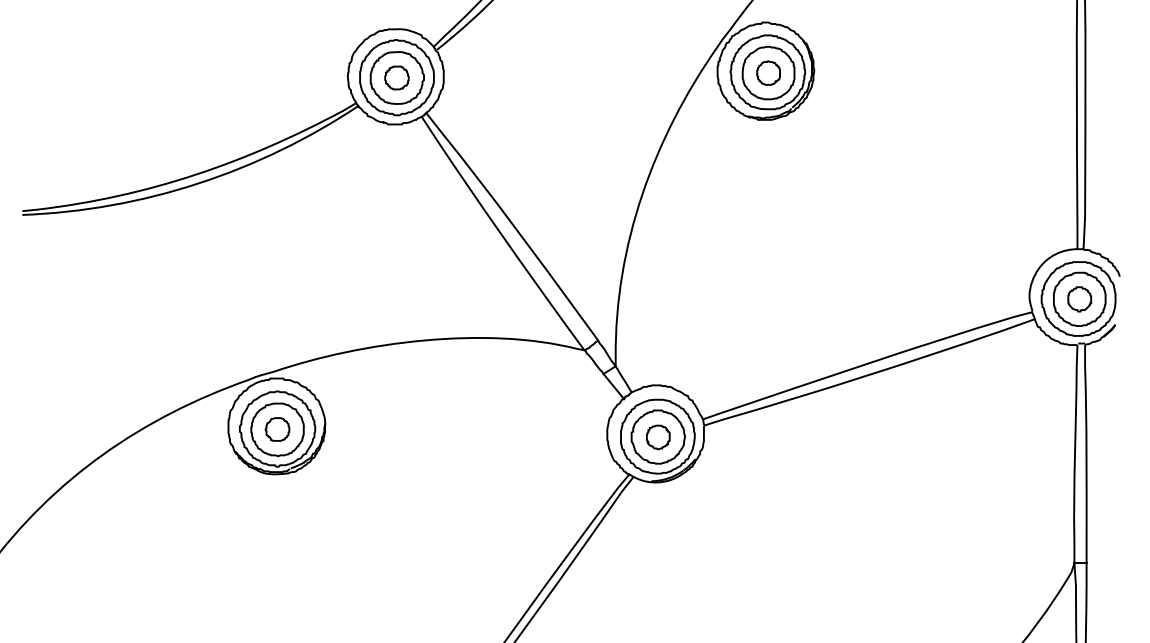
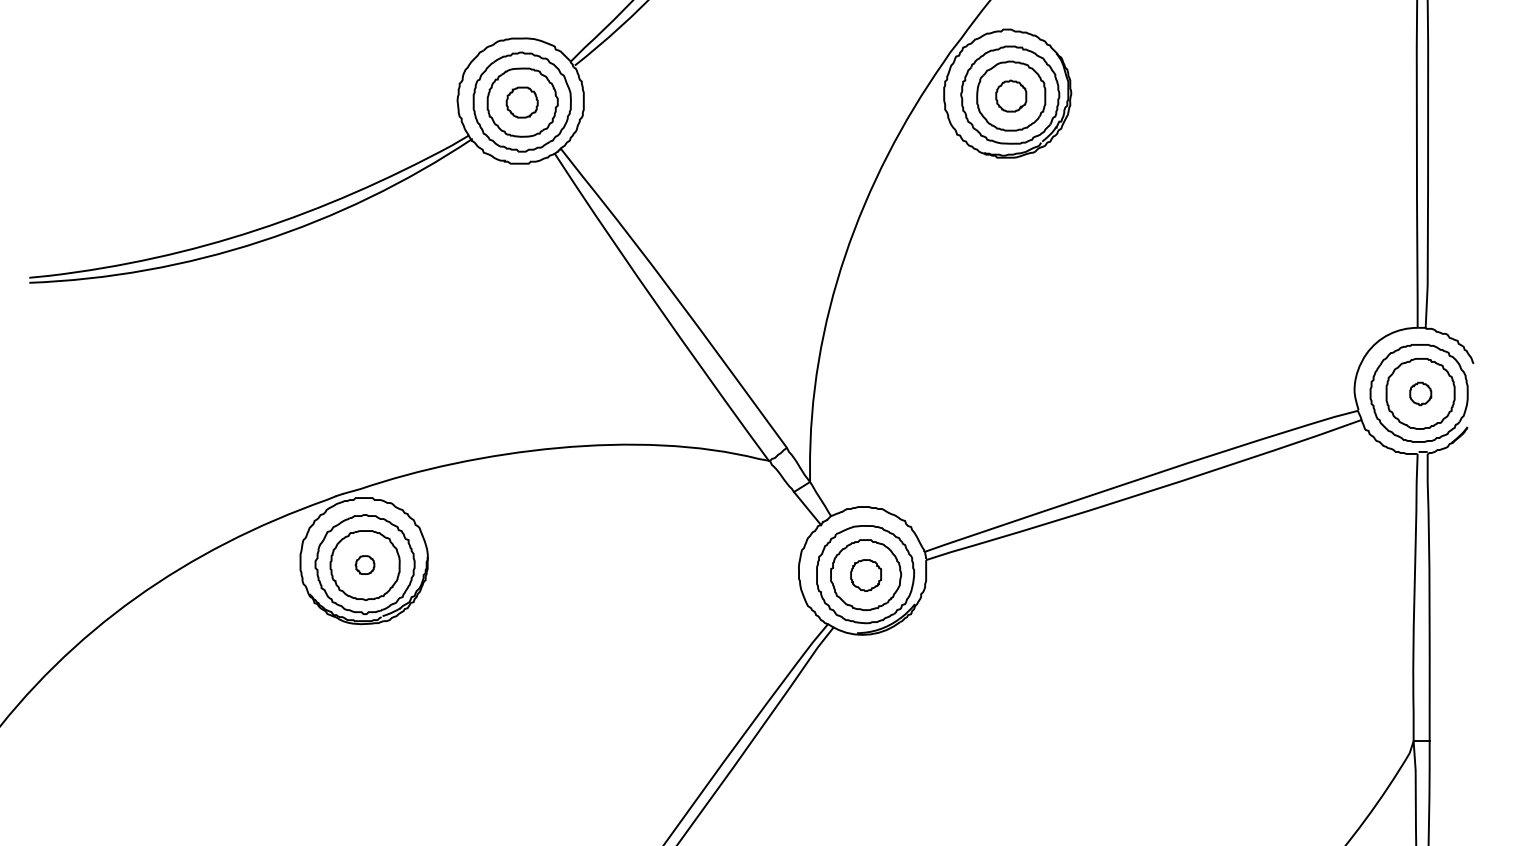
part: (1079, 299) -> (1420, 394), size x0.7
part: (277, 429) -> (365, 565), size x0.6

